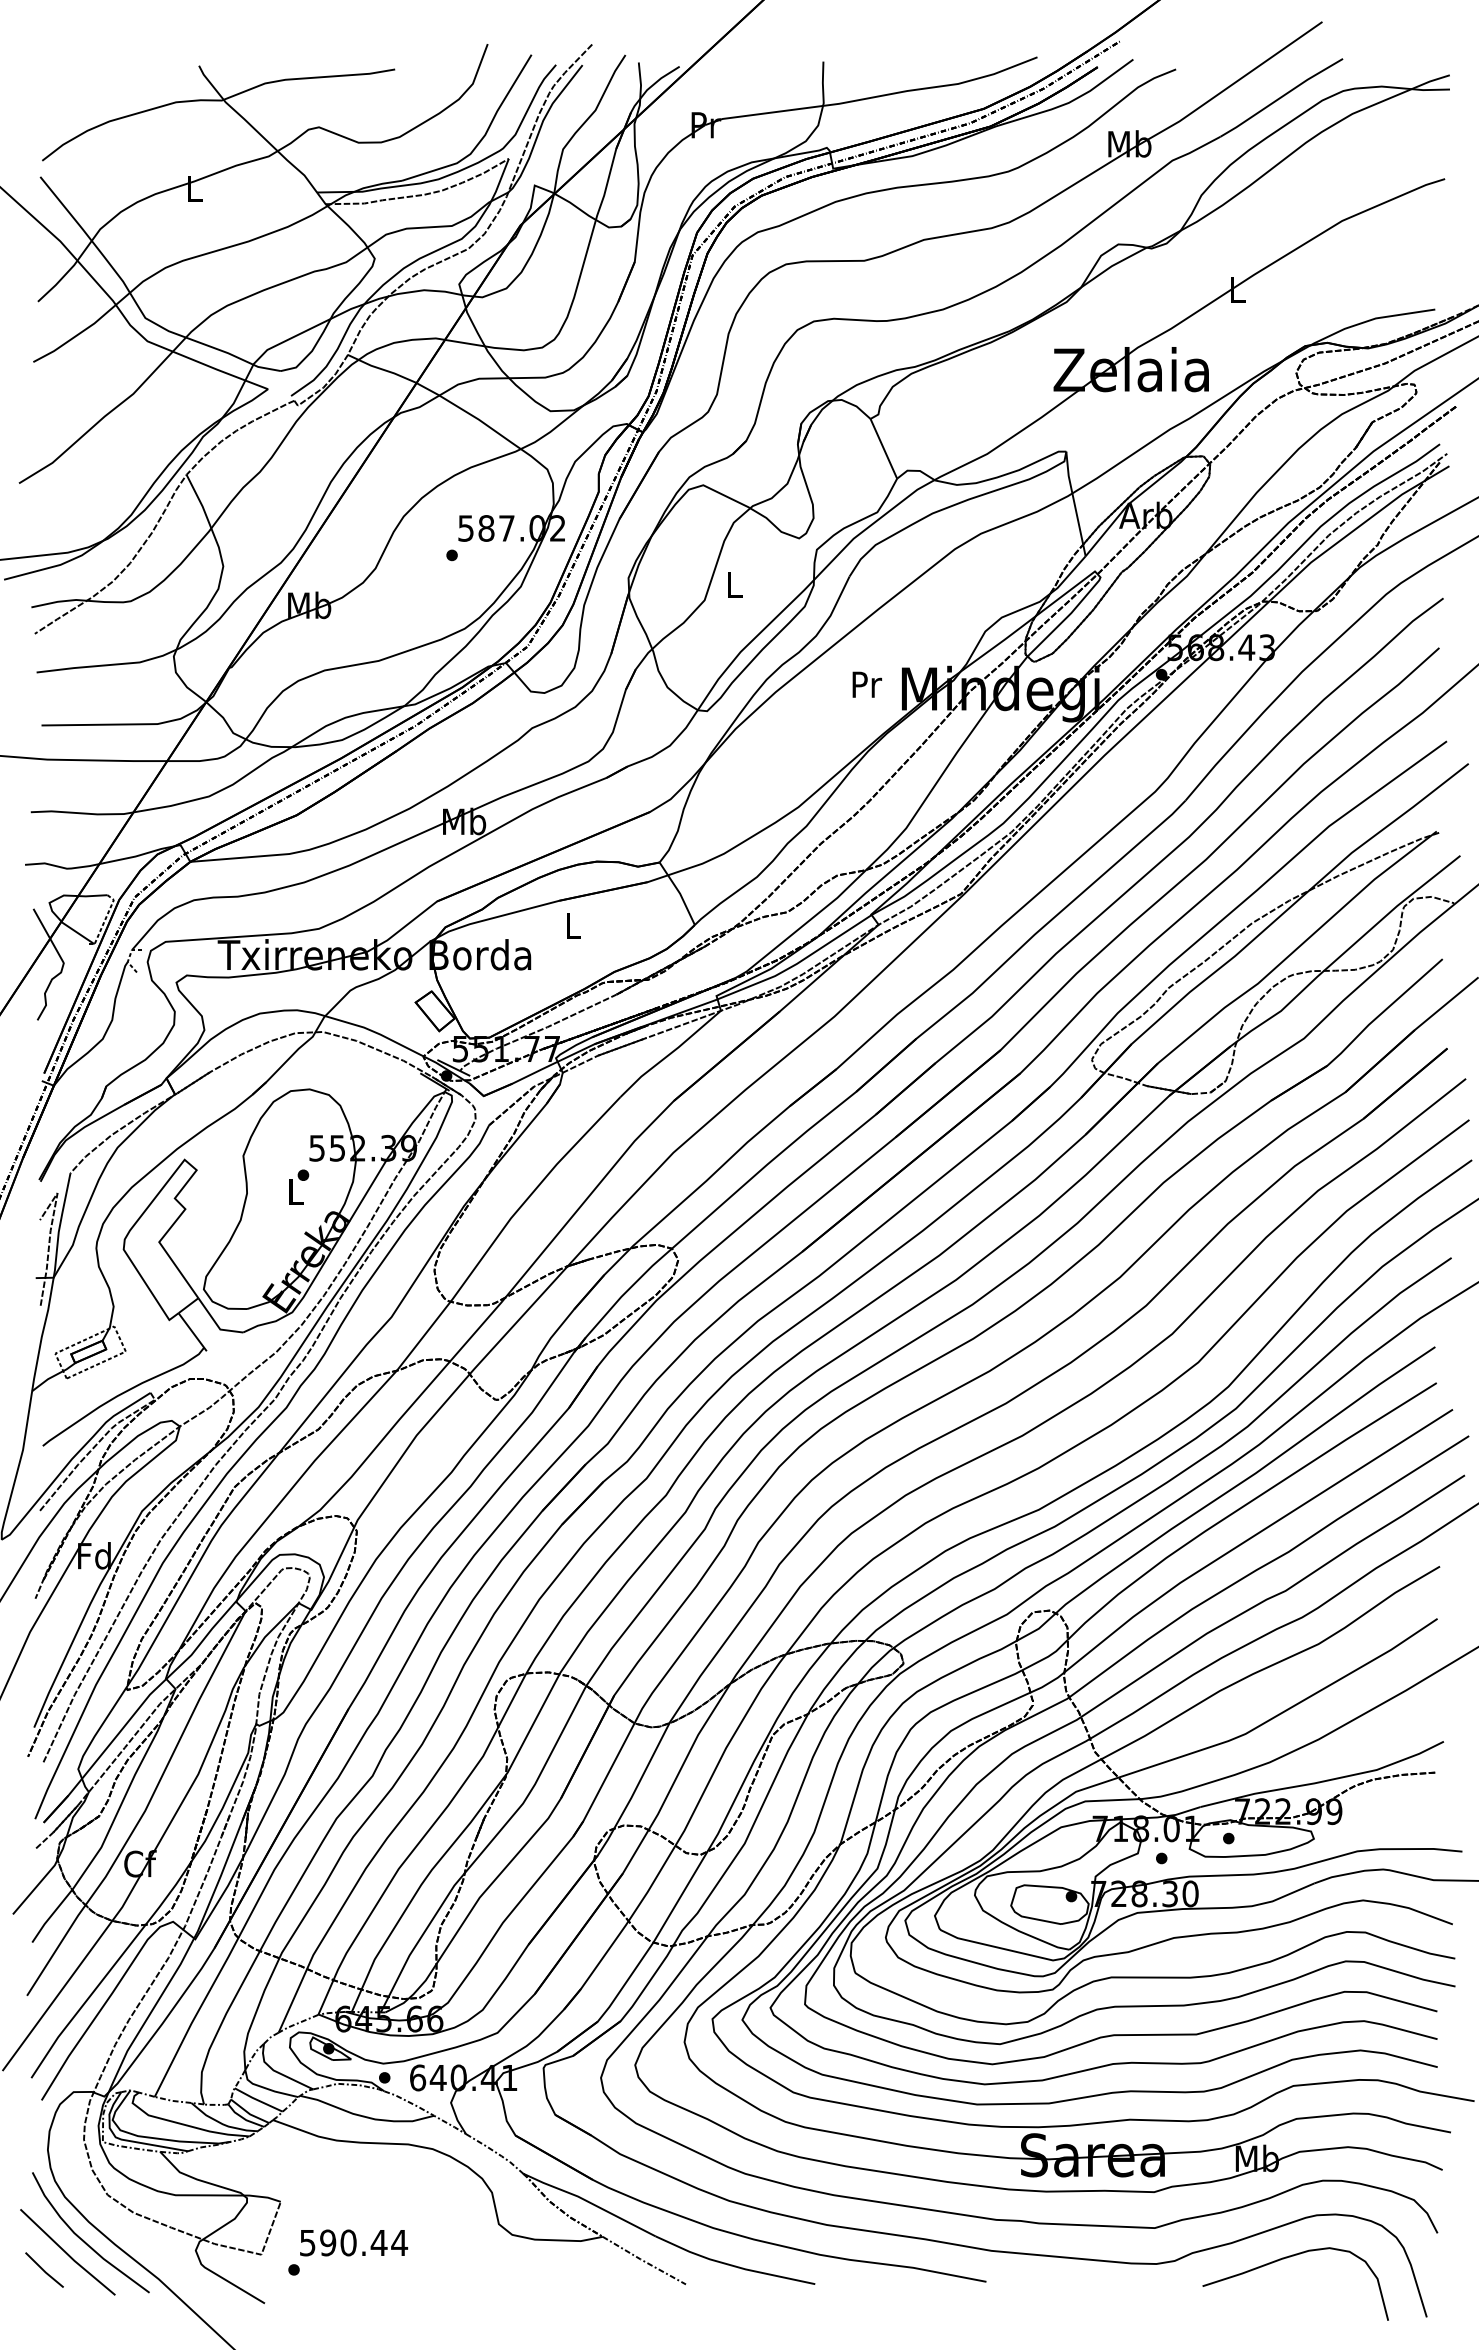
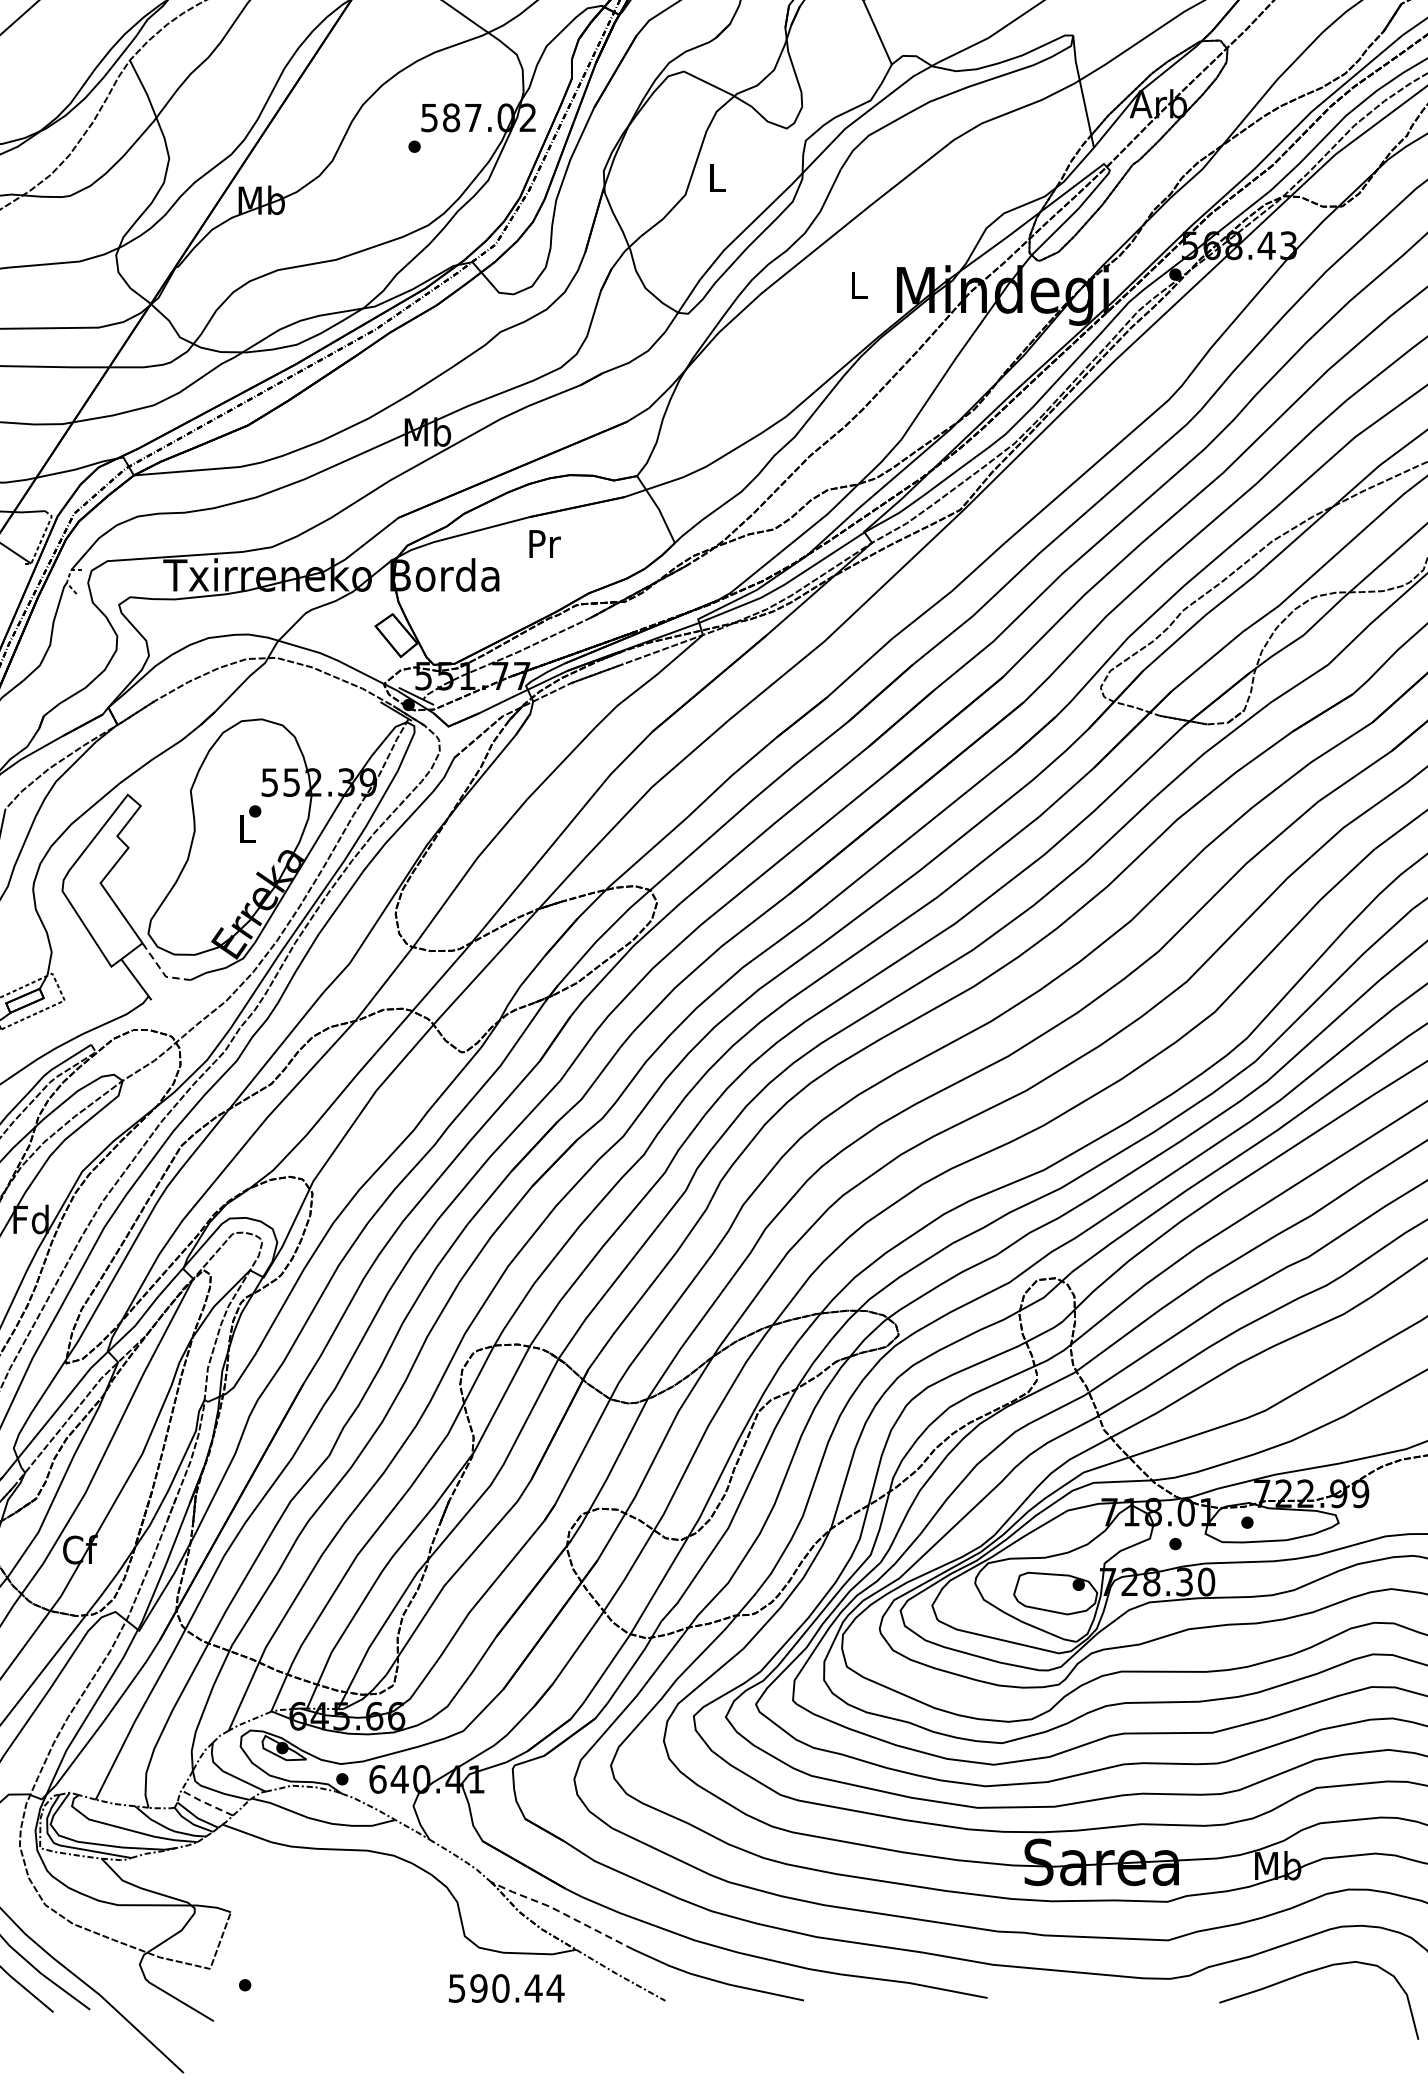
text: (867, 684) -> (860, 285), Pr -> L
text: (573, 925) -> (544, 543), L -> Pr
line: (216, 1323) -> (161, 970), solid -> dashed
line: (257, 2100) -> (205, 1803), solid -> dashed
line: (588, 2201) -> (560, 1911), solid -> dashed
text: (354, 2242) -> (507, 1988), moved

